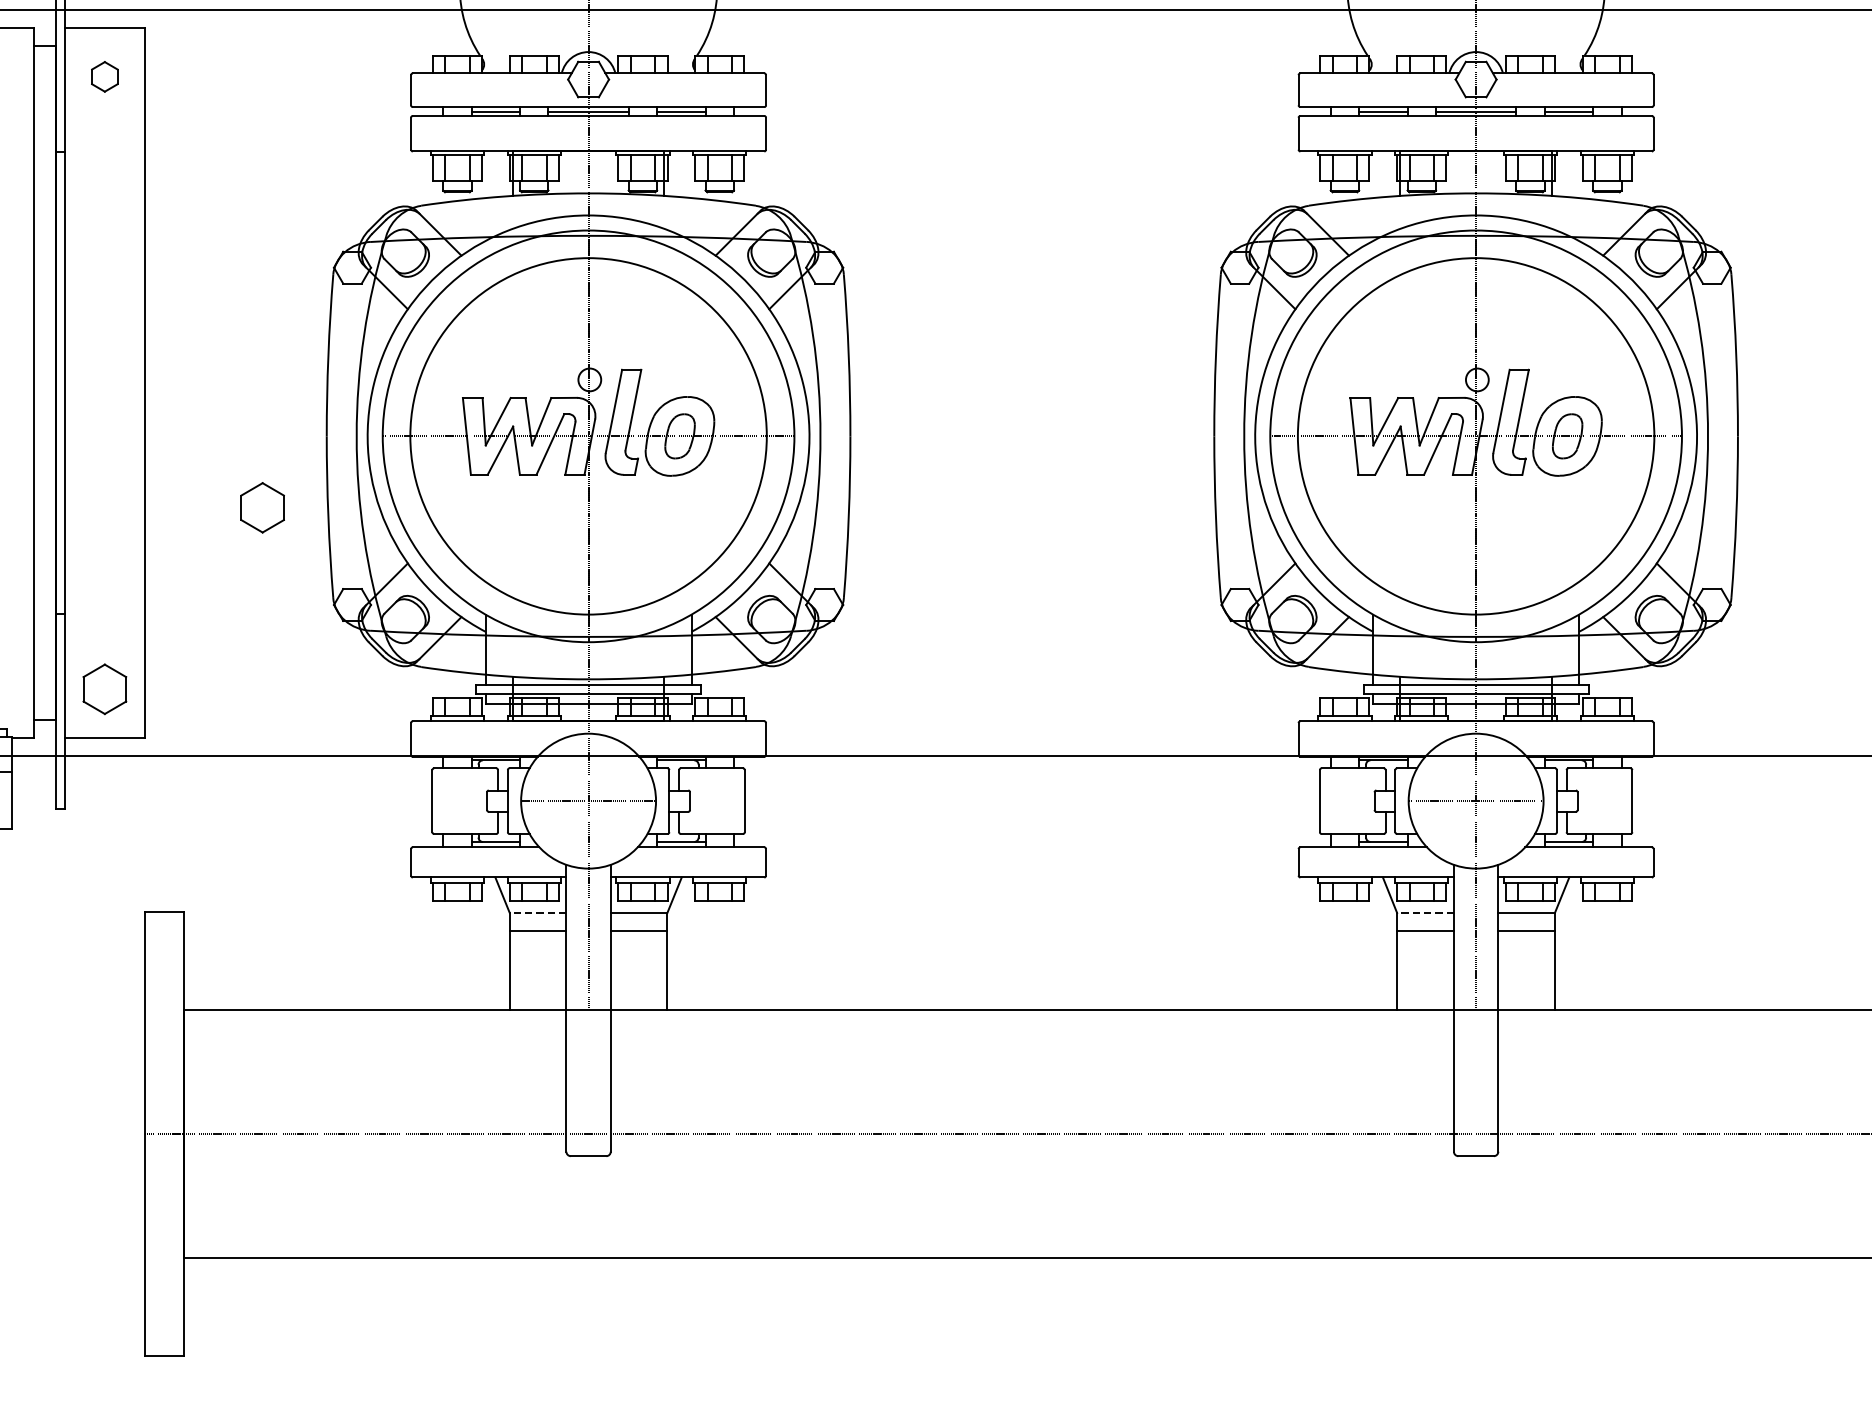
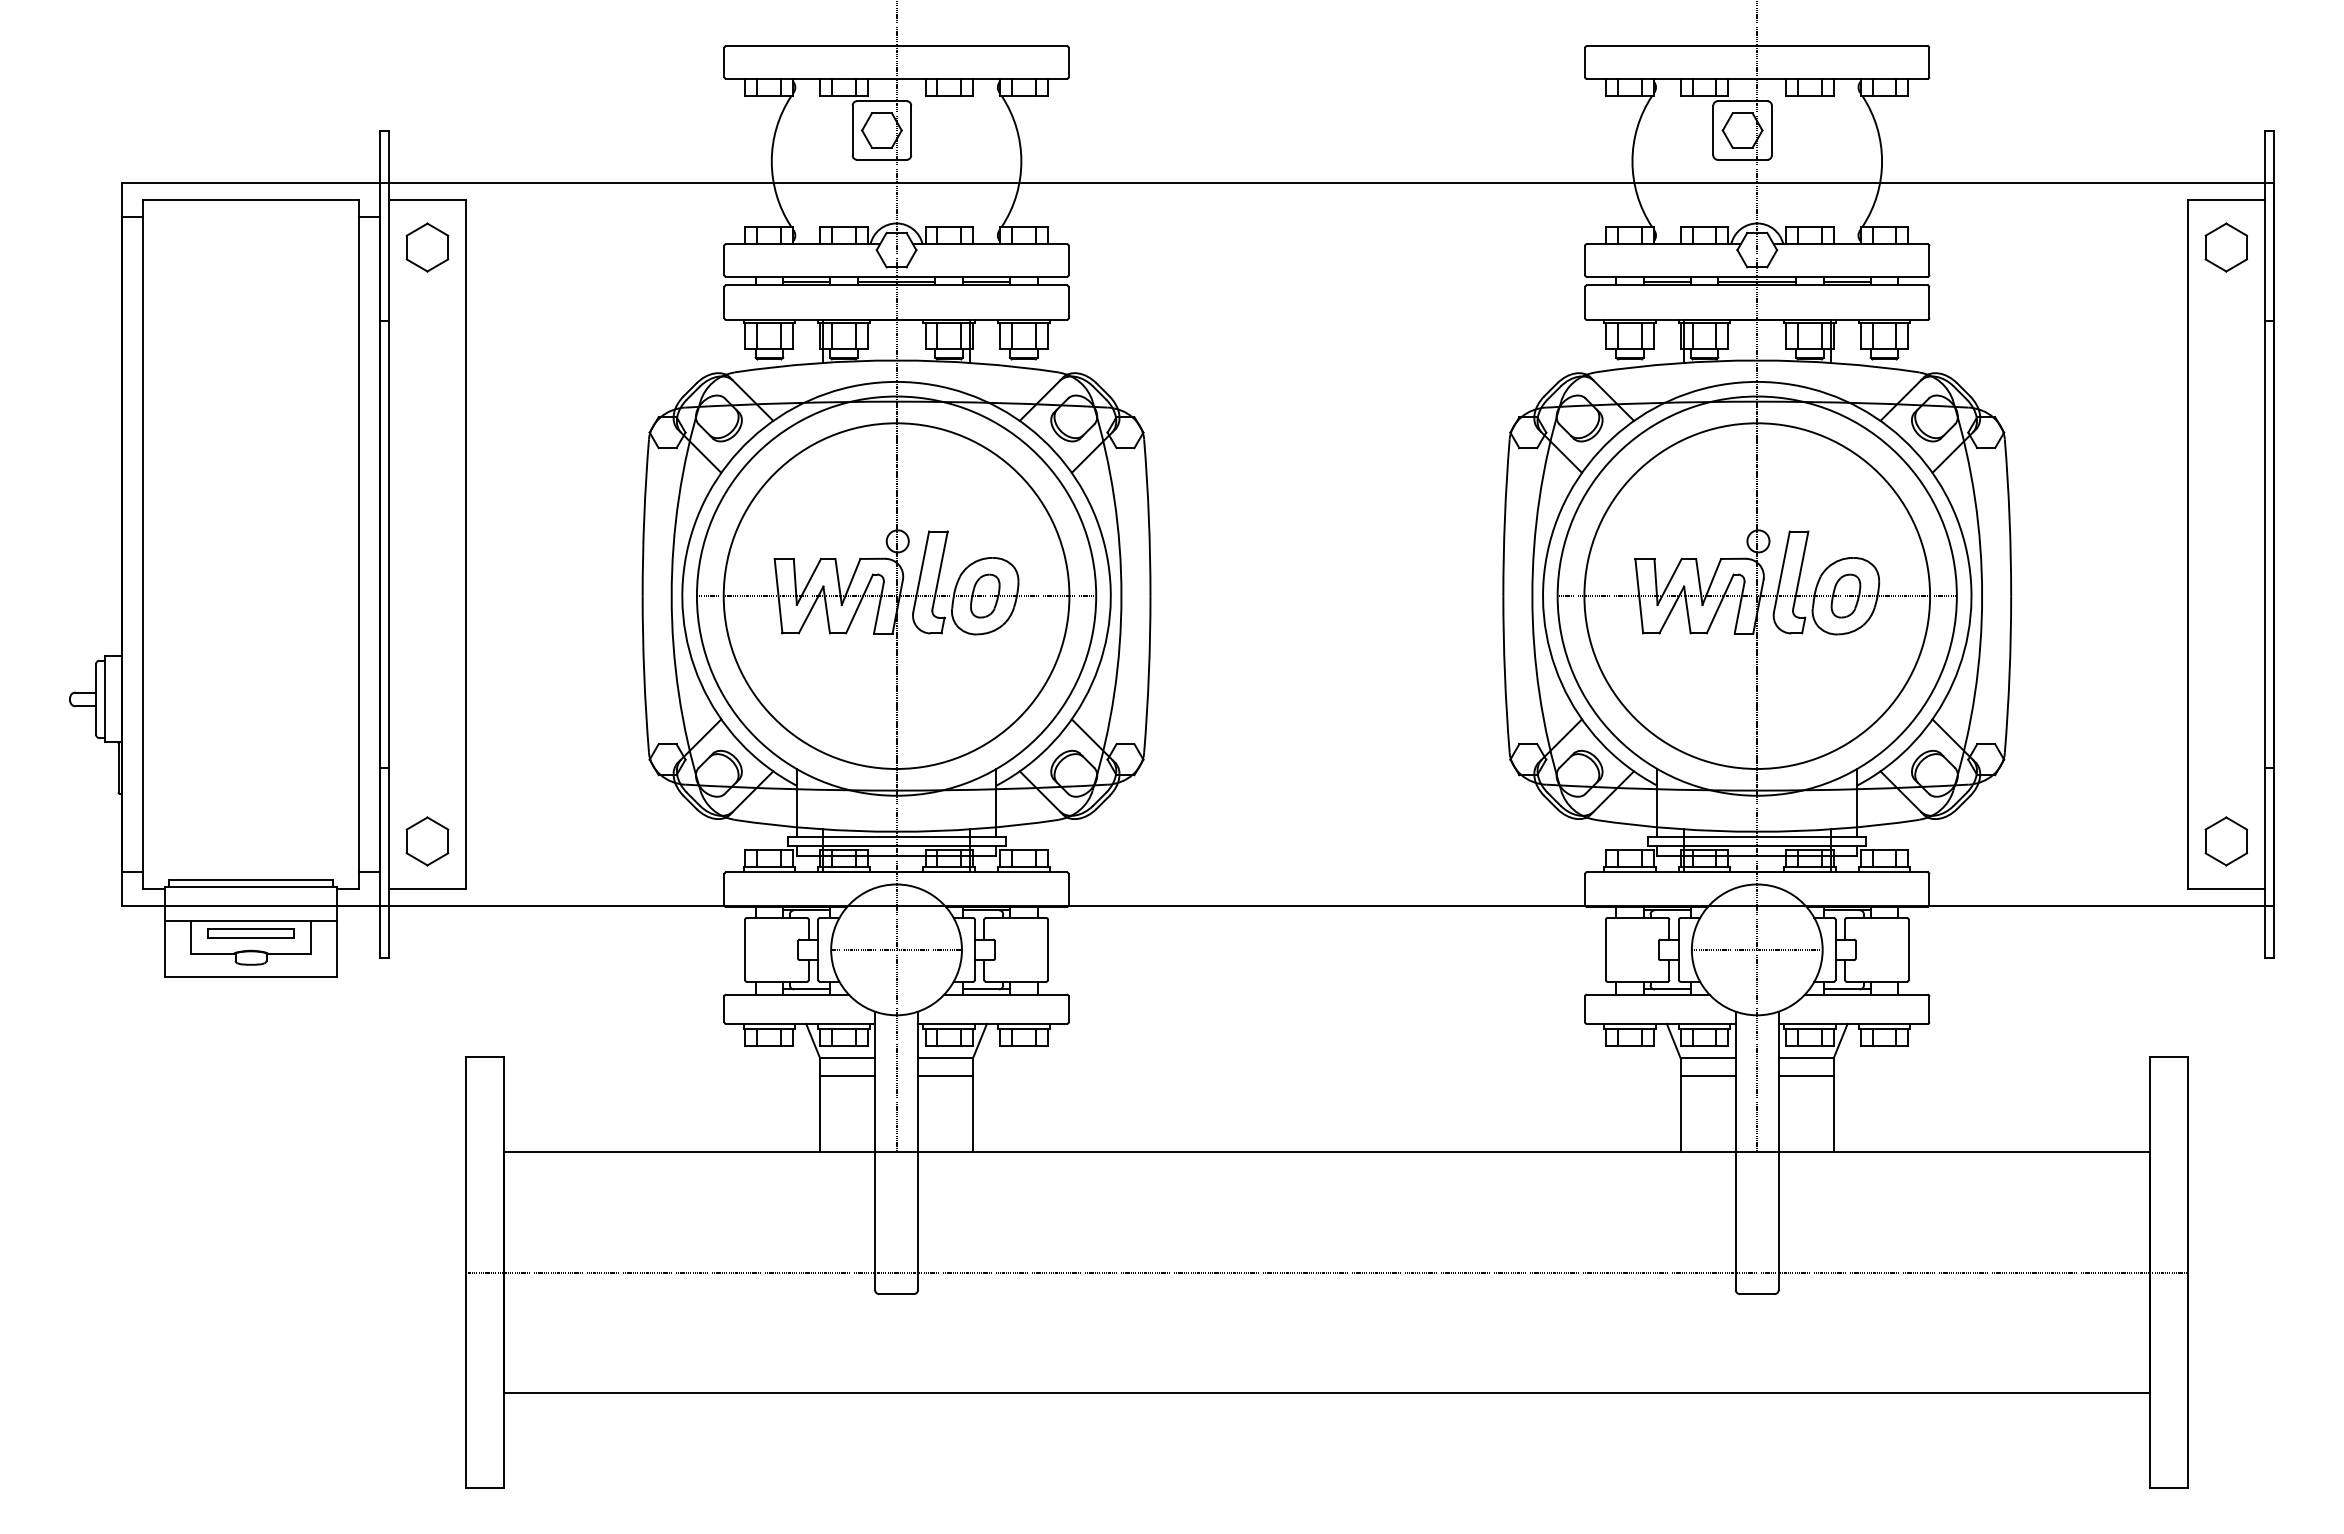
part: (104, 76) -> (427, 247), size x1.67
part: (262, 507) -> (580, 665), removed
line: (537, 913) -> (847, 1058), dashed -> solid
line: (1425, 913) -> (1708, 1058), dashed -> solid

